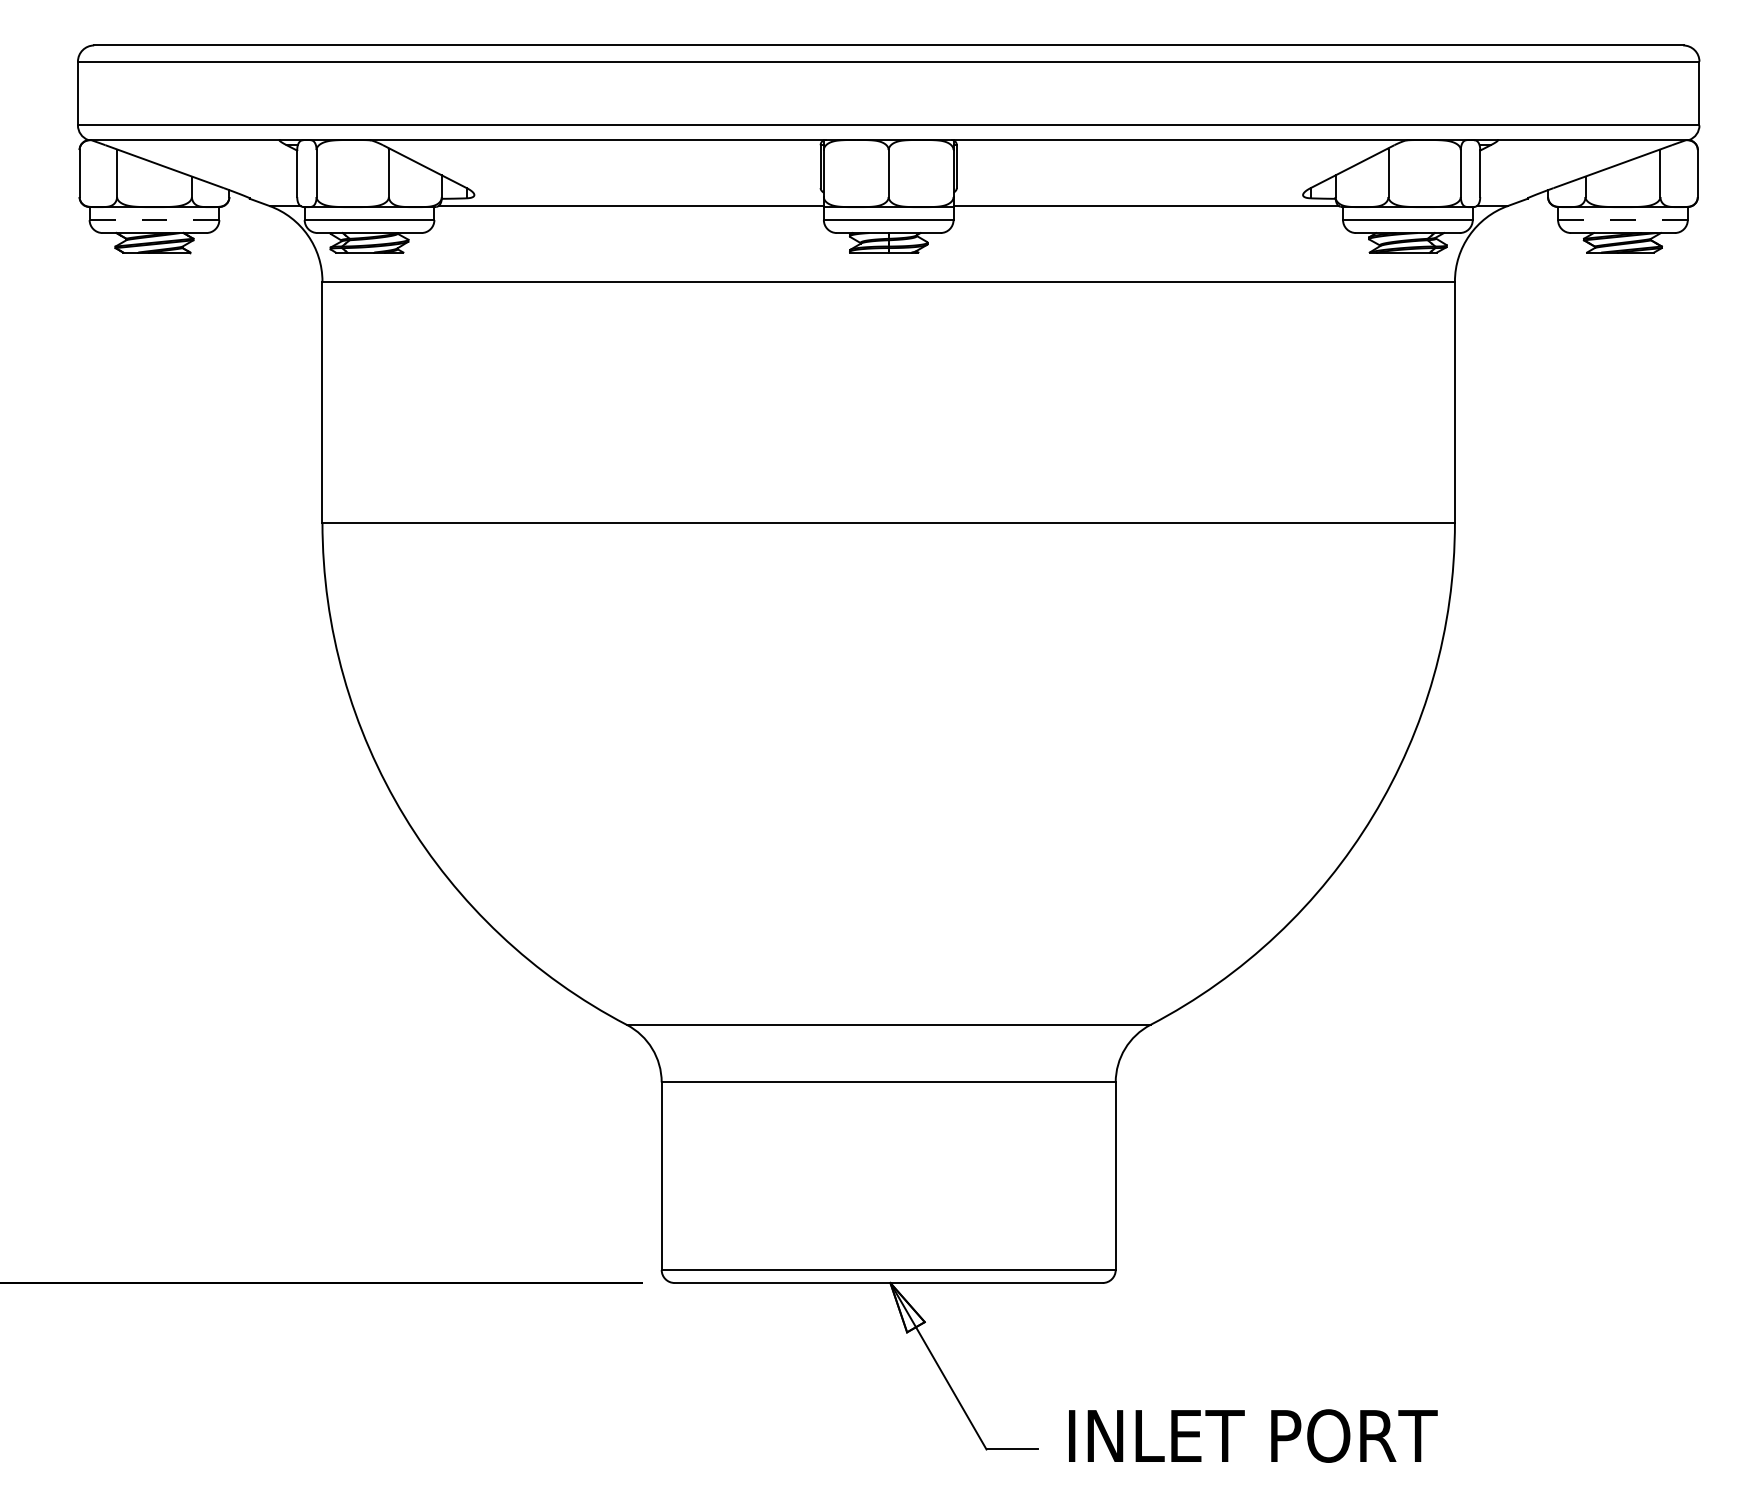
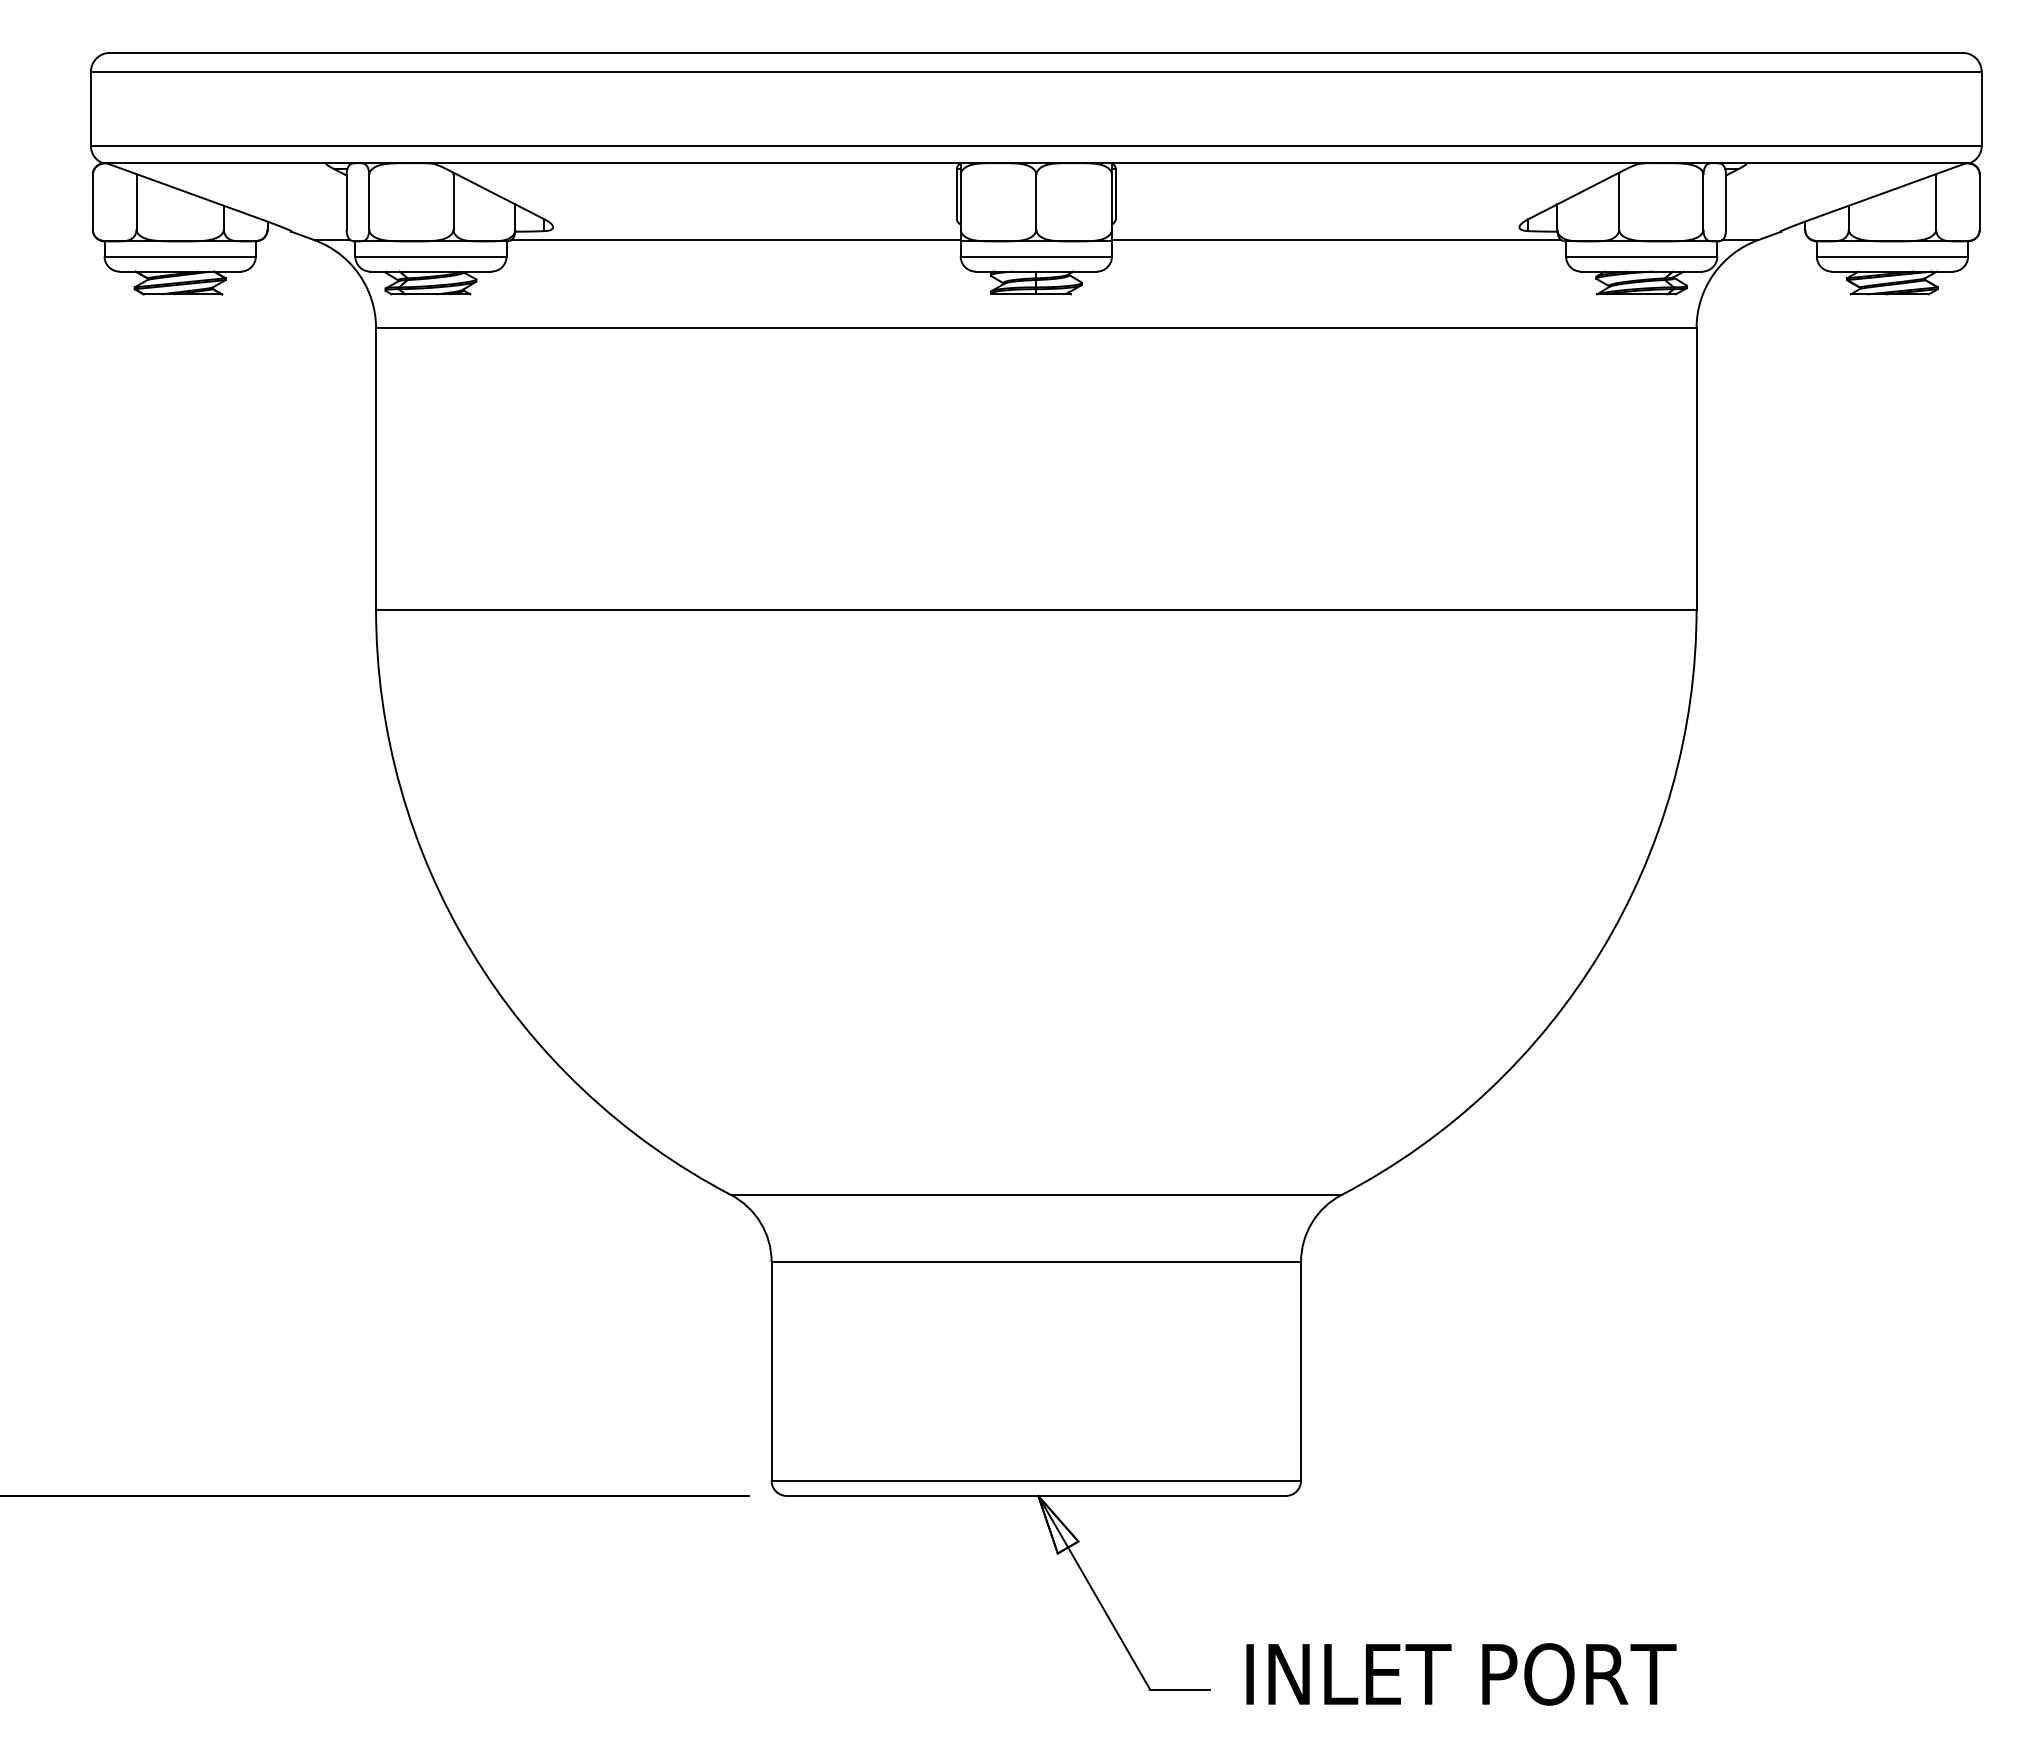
line: (154, 220) -> (180, 256), dashed -> solid
line: (1622, 220) -> (1892, 256), dashed -> solid

